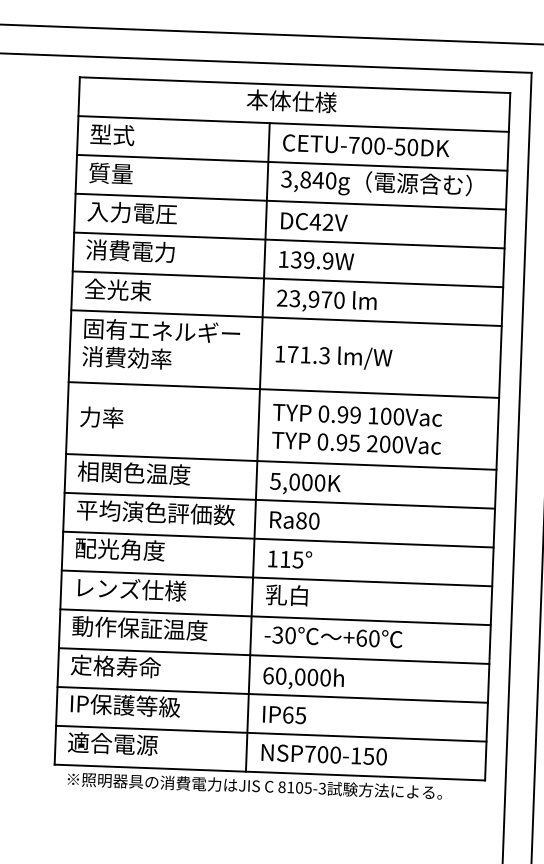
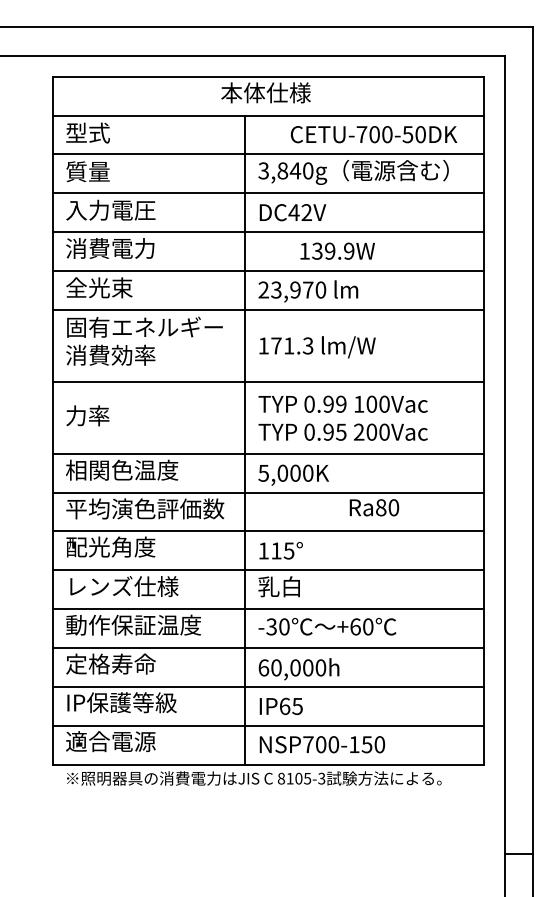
text: (365, 145) -> (373, 134), moved
text: (316, 259) -> (337, 250), moved
text: (294, 520) -> (374, 507), moved

